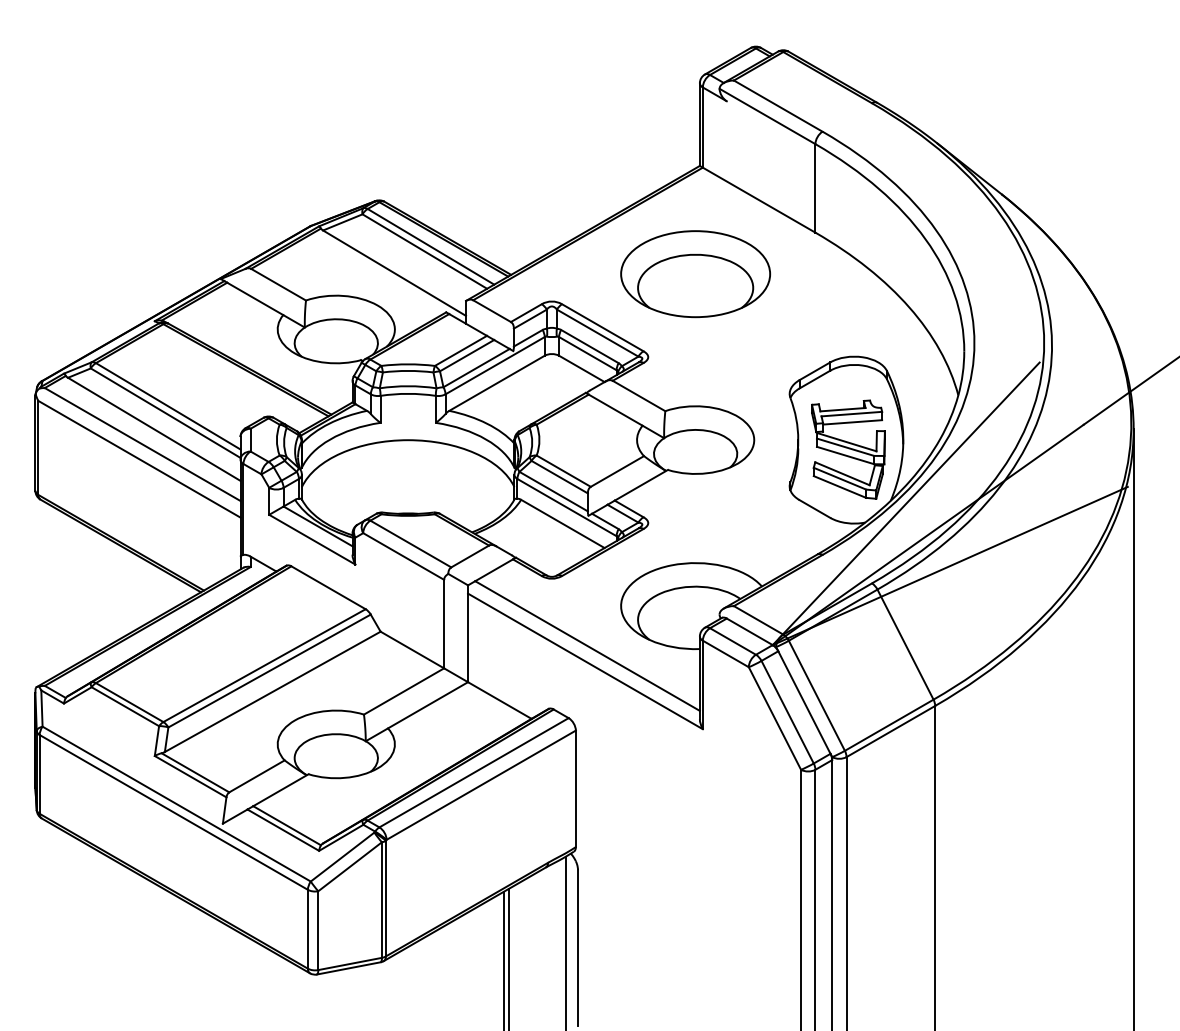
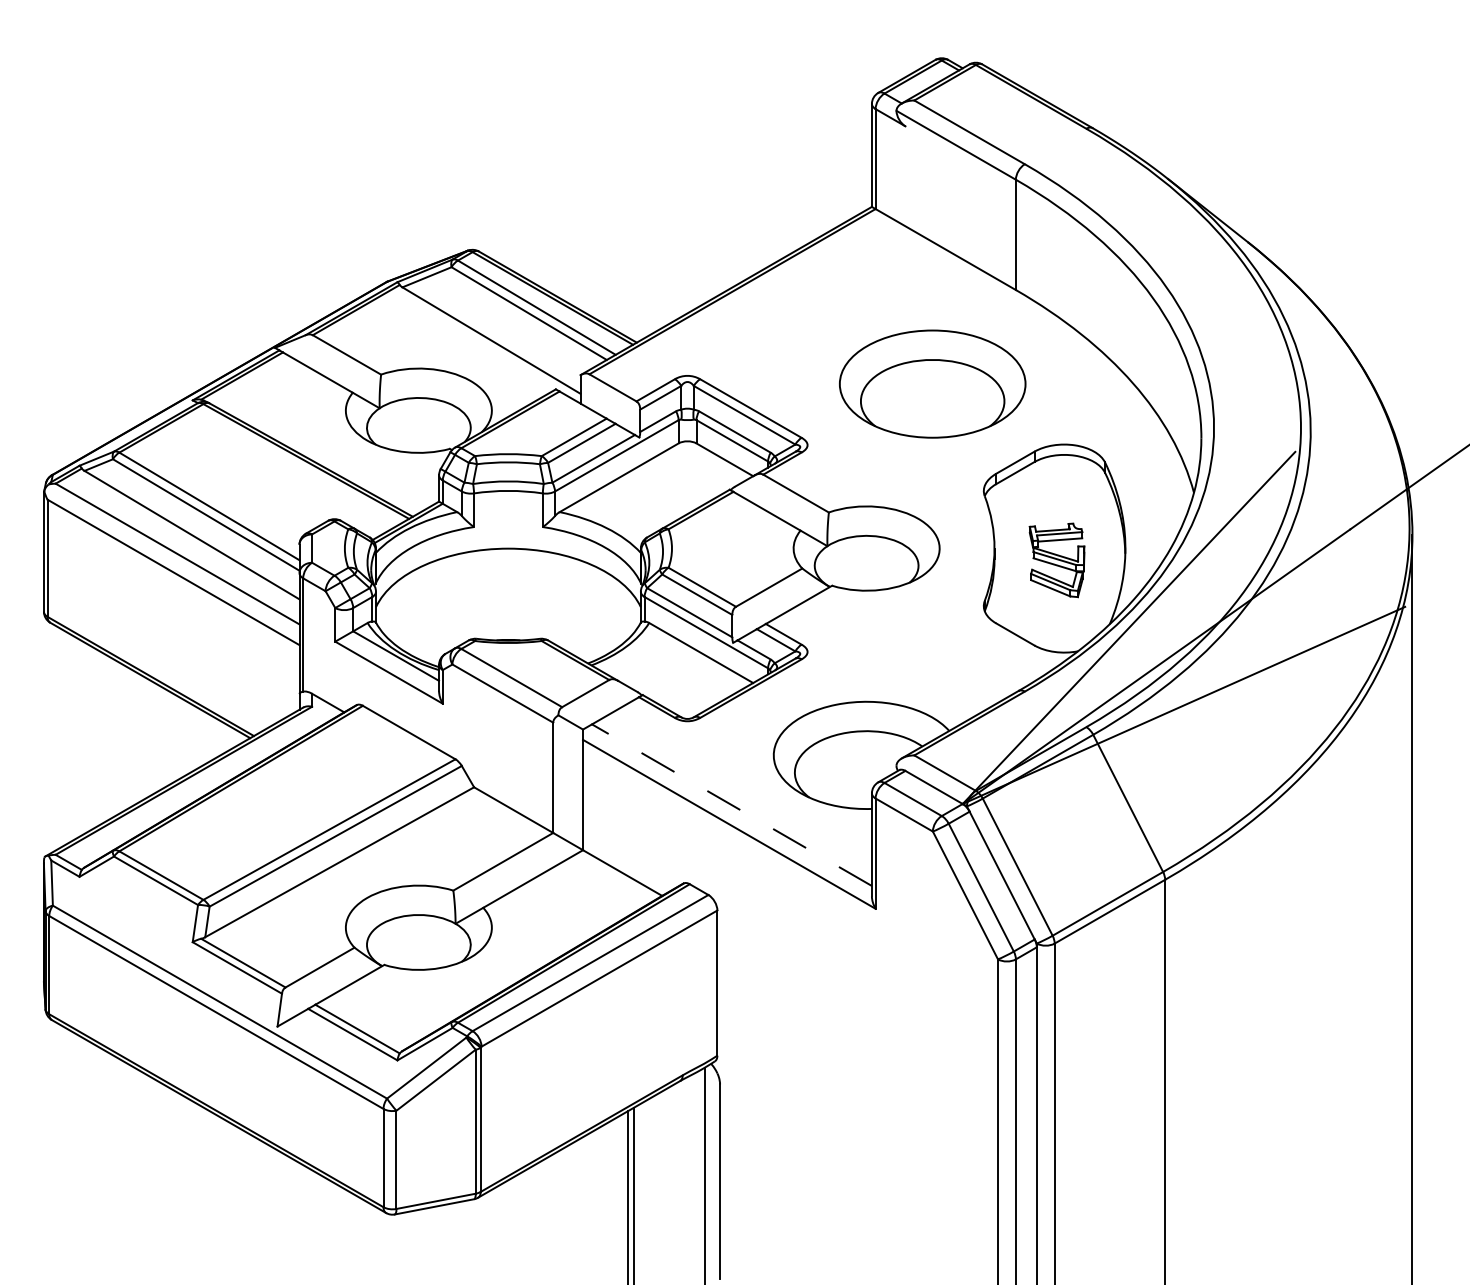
part: (695, 274) -> (932, 384), moved
part: (848, 449) -> (1057, 560), size x0.6
line: (587, 646) -> (731, 805), solid -> dashed

